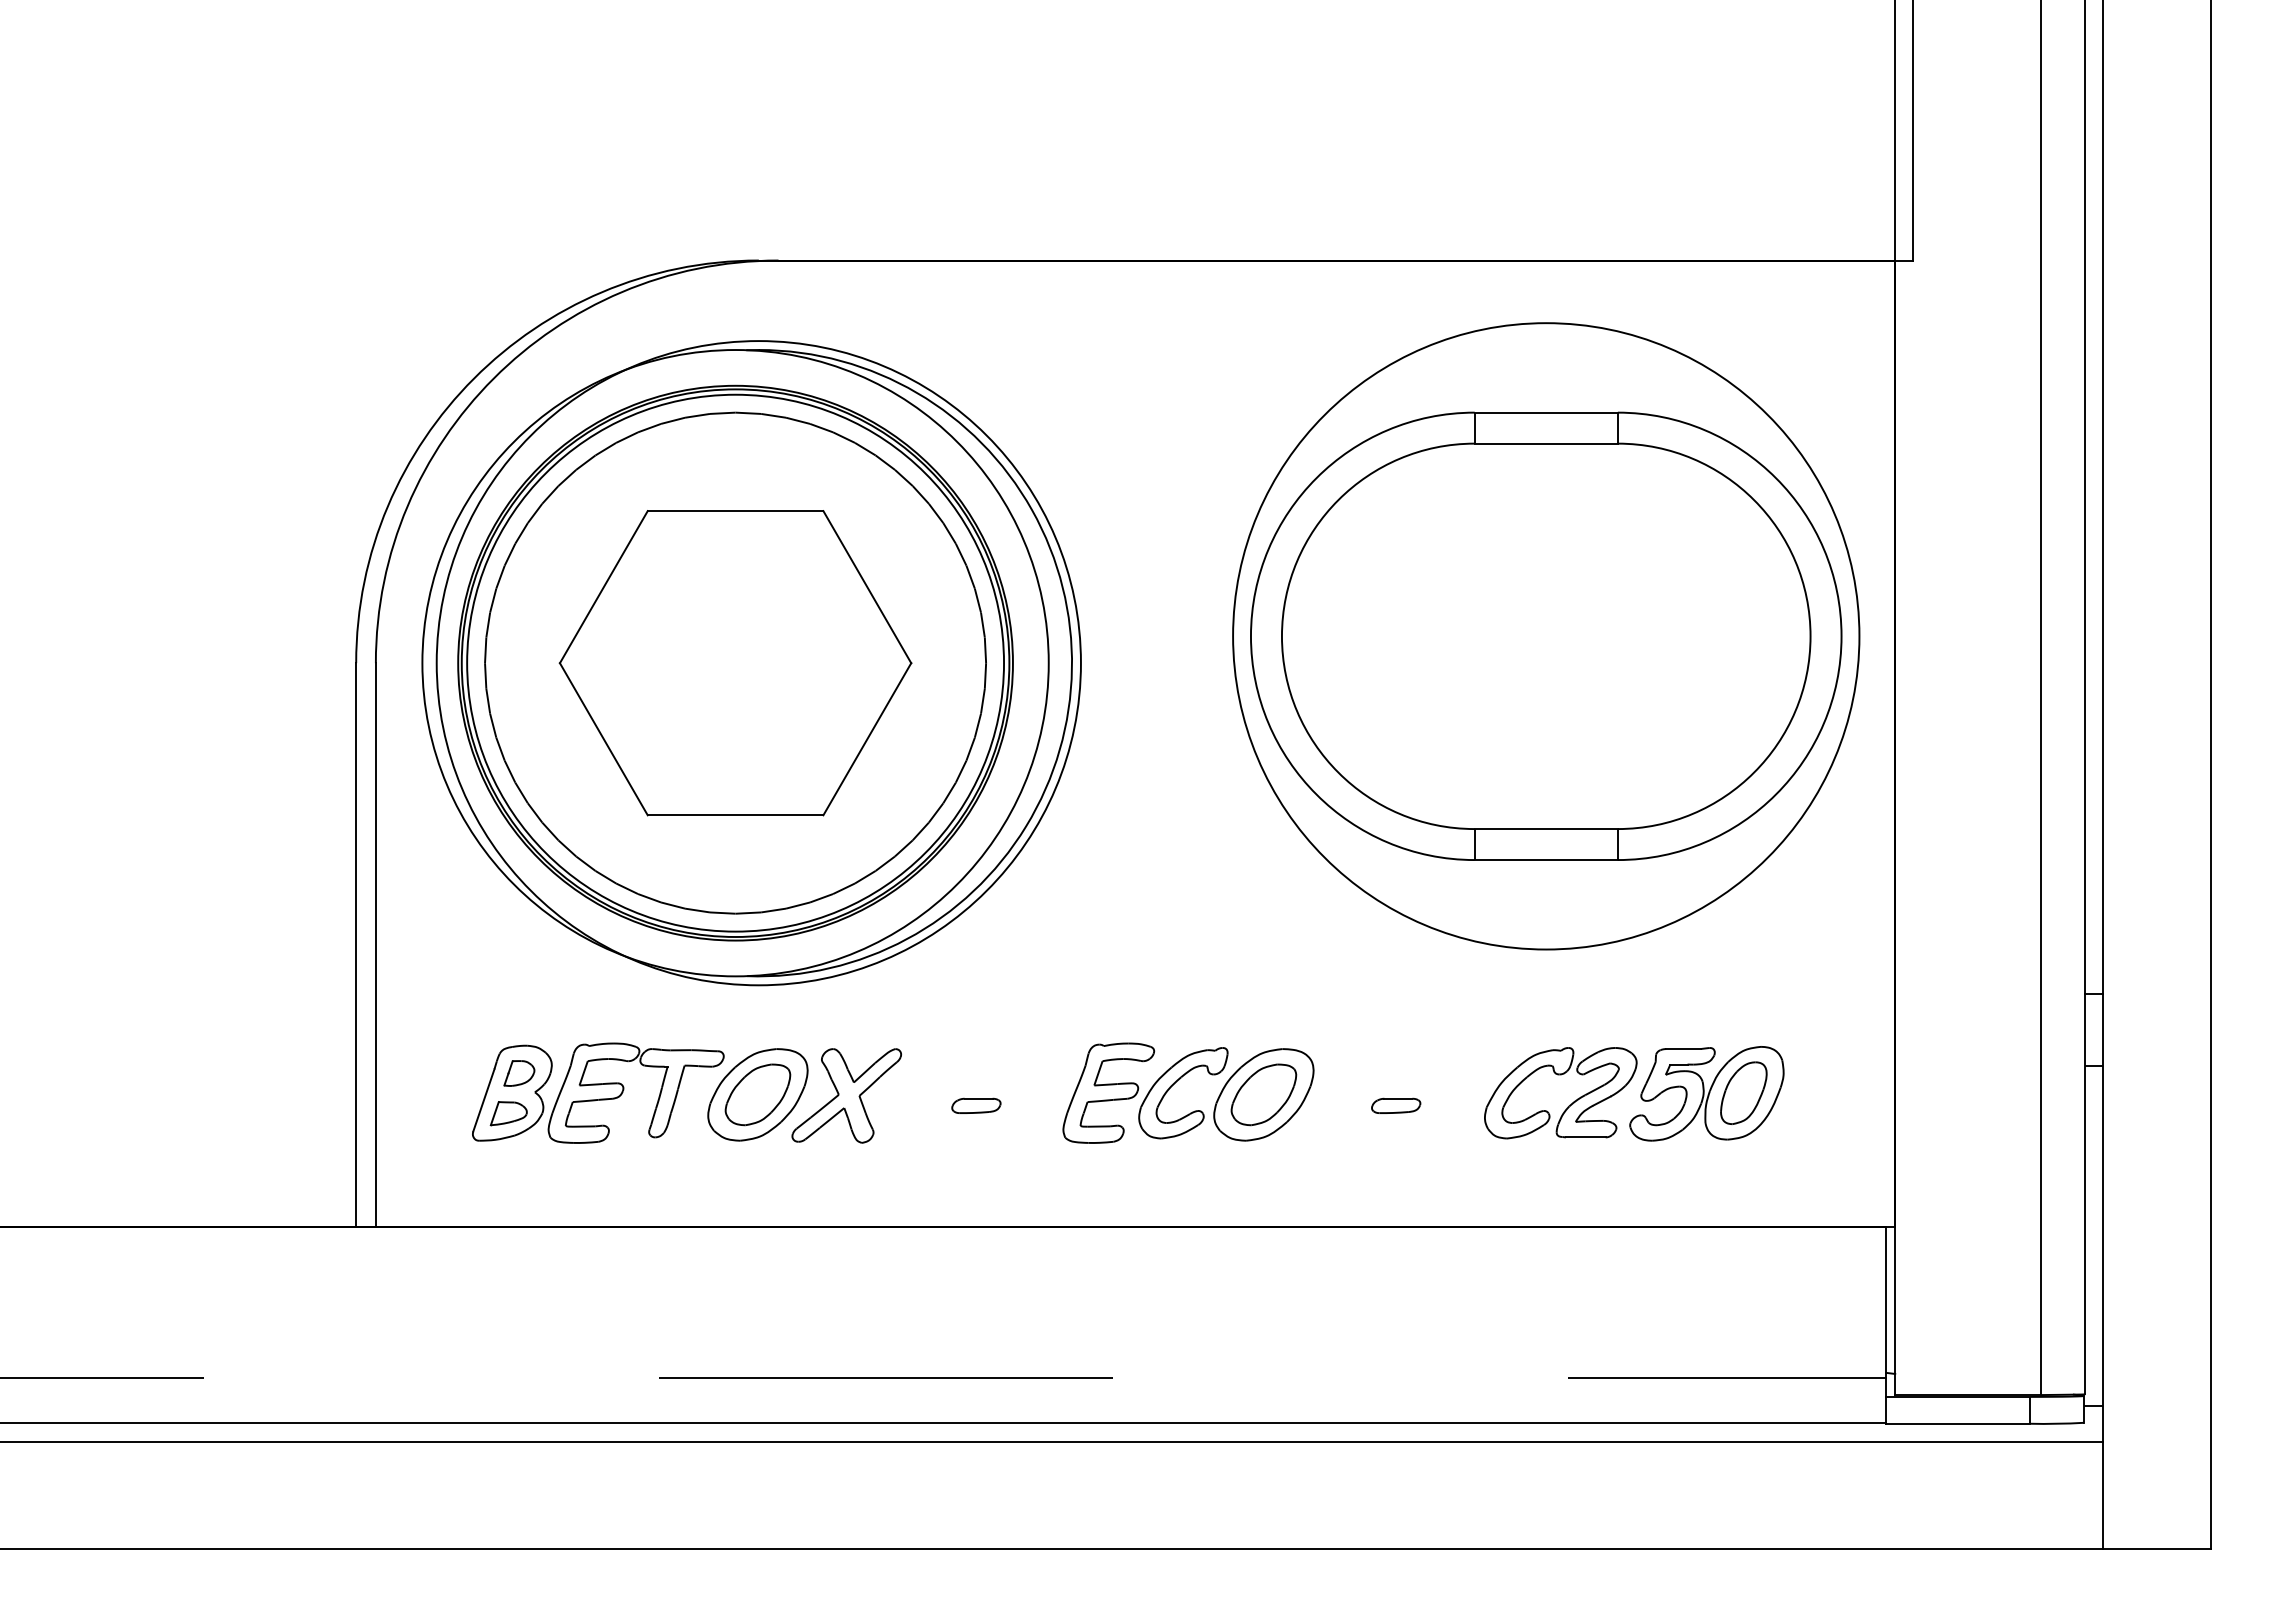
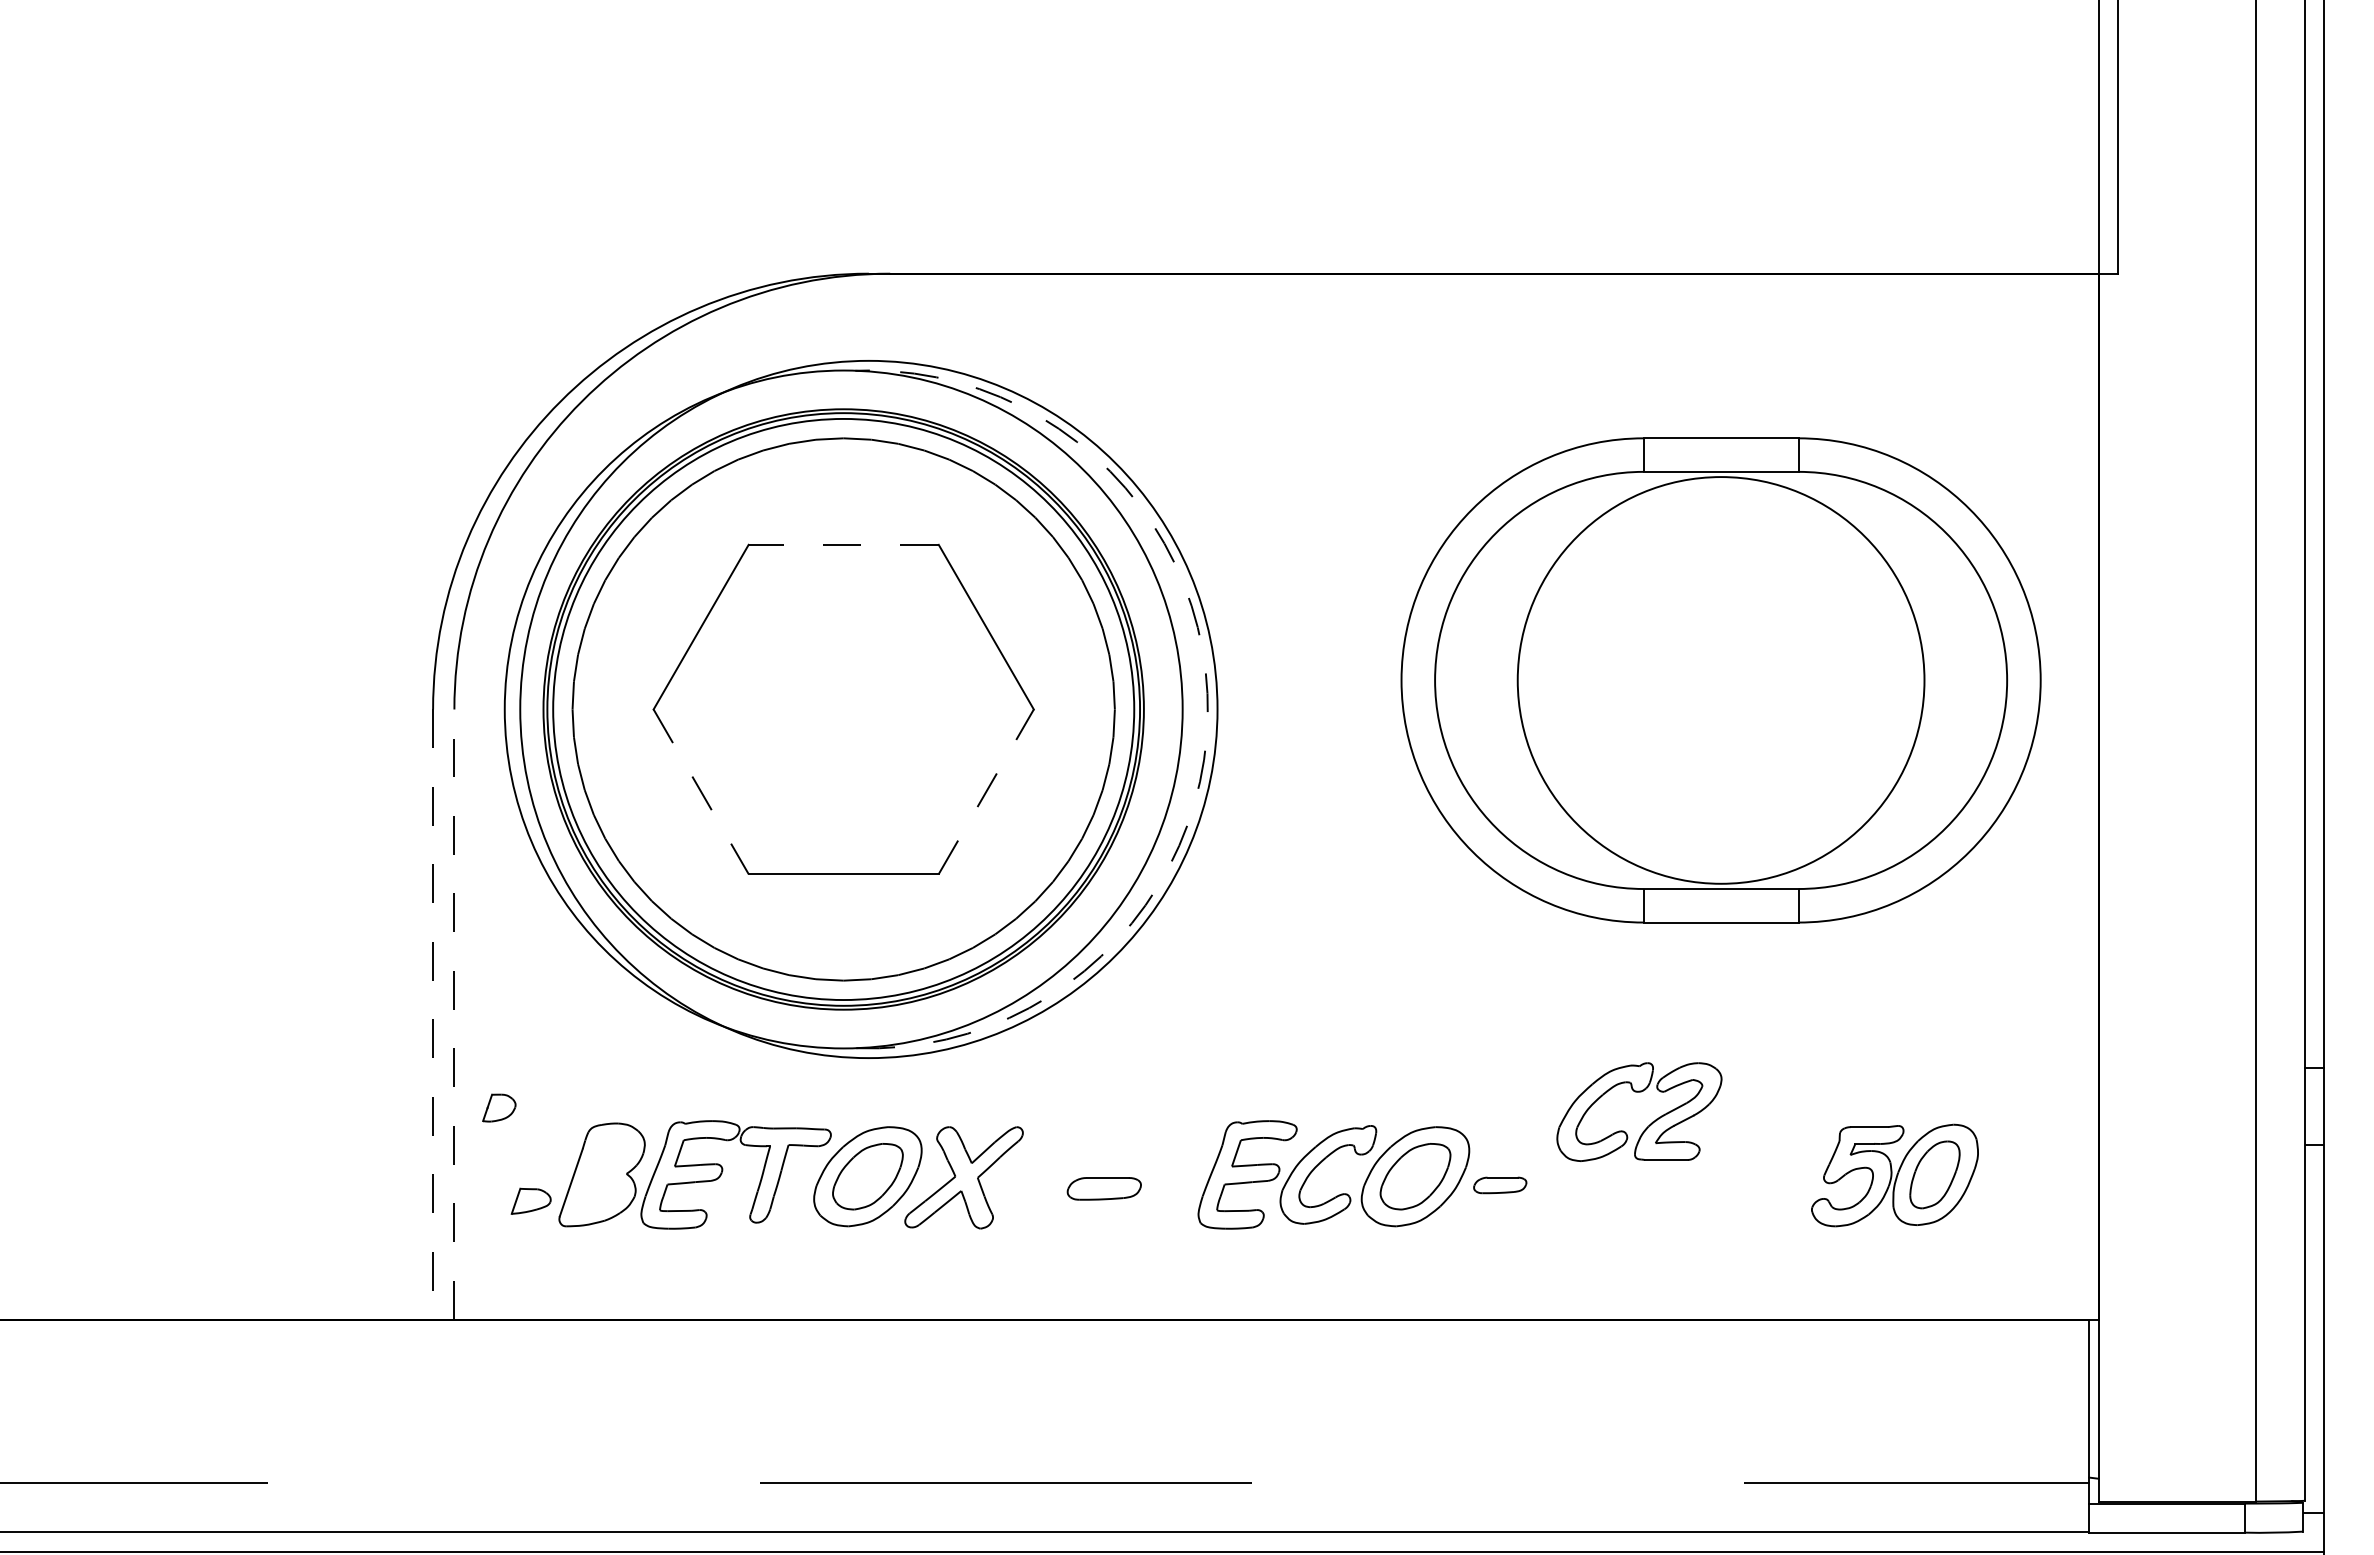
line: (735, 511) -> (843, 545), solid -> dashed
circle: (1546, 636) -> (1721, 680), size x0.6
arc: (1071, 669) -> (1207, 716), solid -> dashed
line: (603, 739) -> (700, 792), solid -> dashed
line: (867, 739) -> (986, 792), solid -> dashed
line: (356, 945) -> (433, 1015), solid -> dashed
line: (375, 945) -> (454, 1015), solid -> dashed
part: (519, 1073) -> (499, 1108), moved
part: (1569, 1104) -> (1648, 1124), moved
part: (976, 1105) -> (1104, 1188), size x1.4
part: (1396, 1105) -> (1500, 1184), moved
part: (508, 1113) -> (530, 1201), moved

